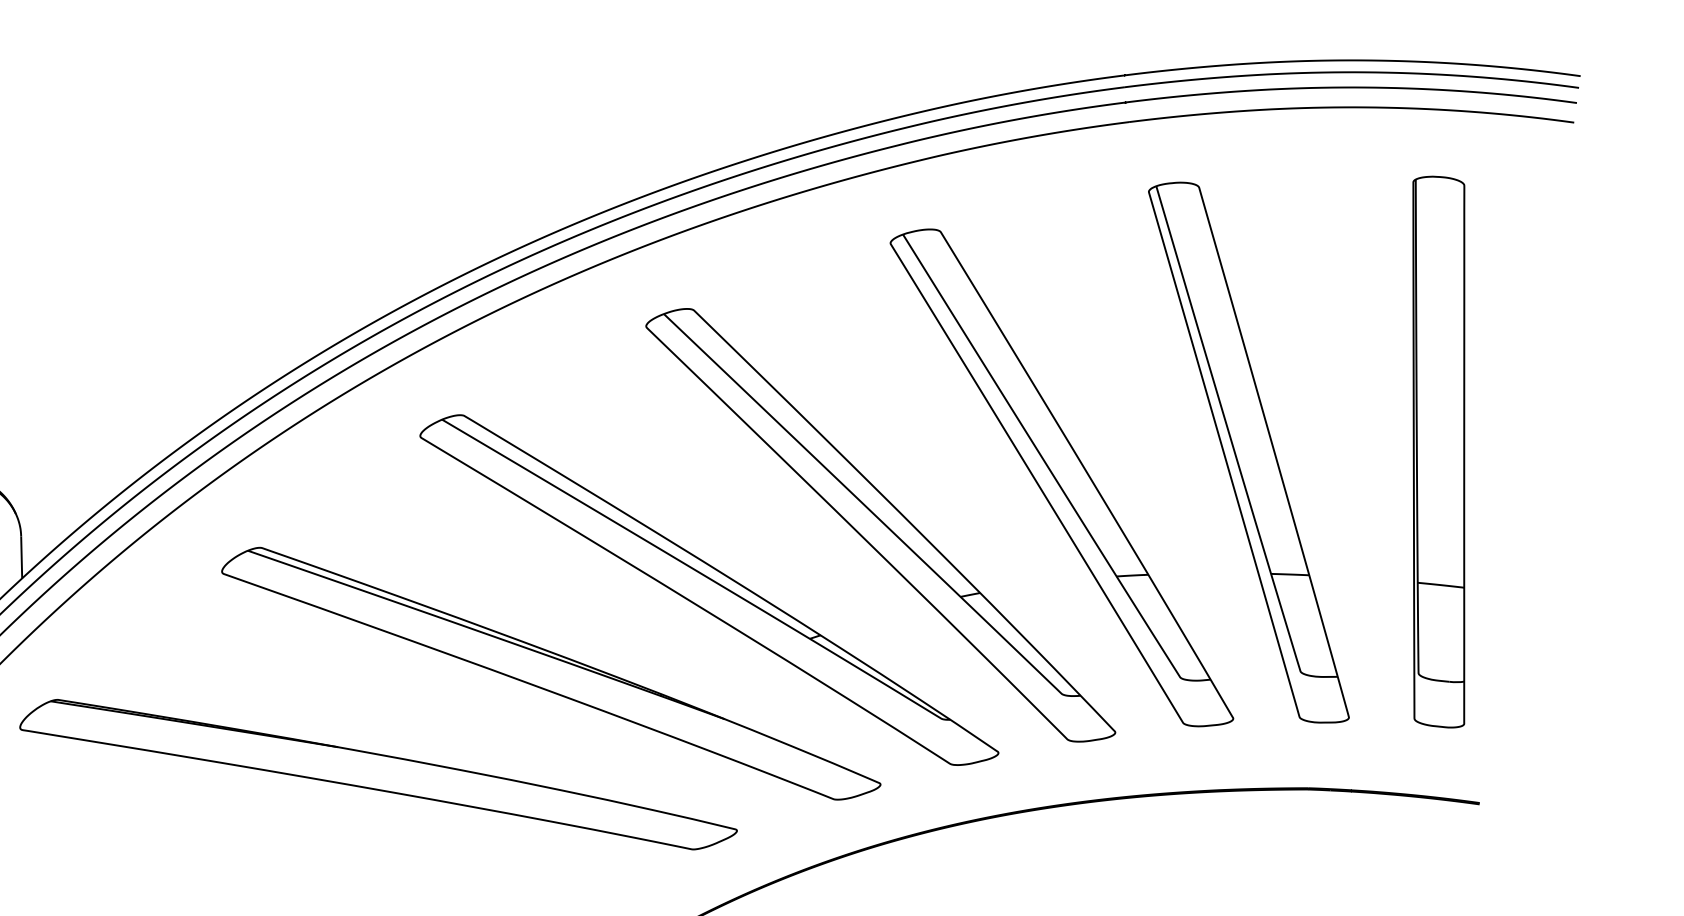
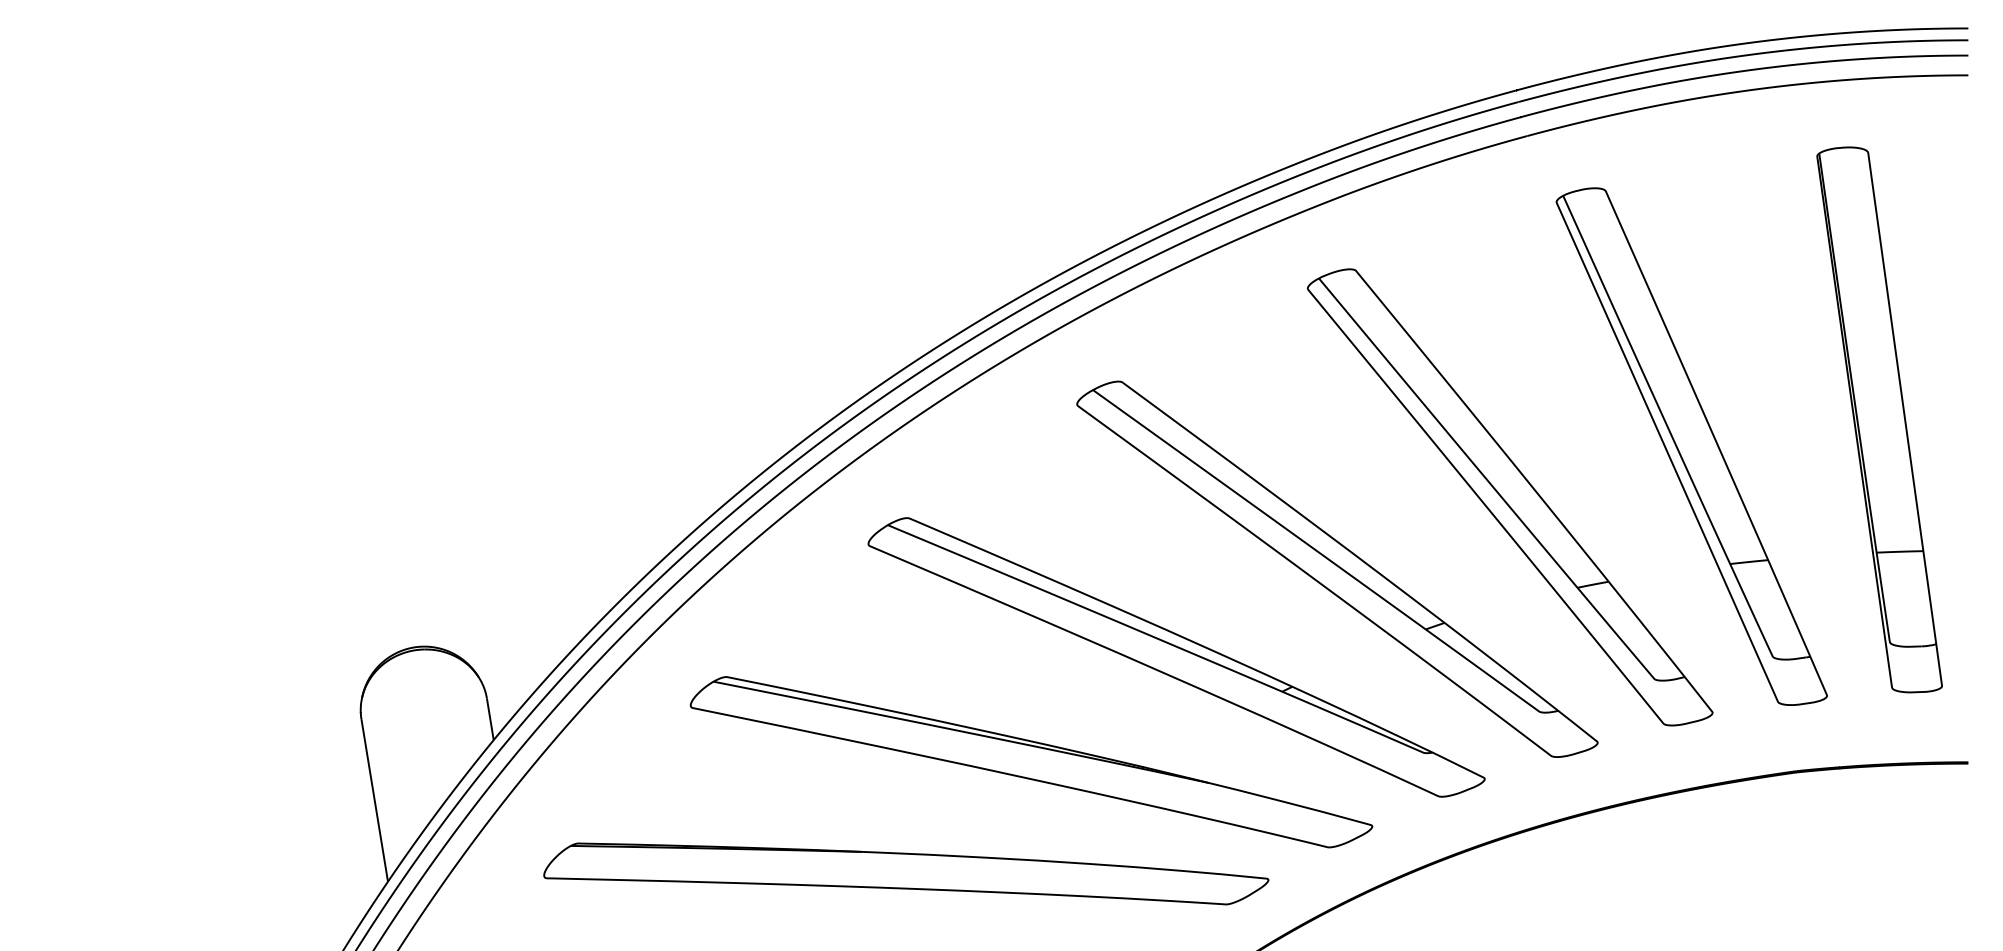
part: (379, 774) -> (906, 873), moved

